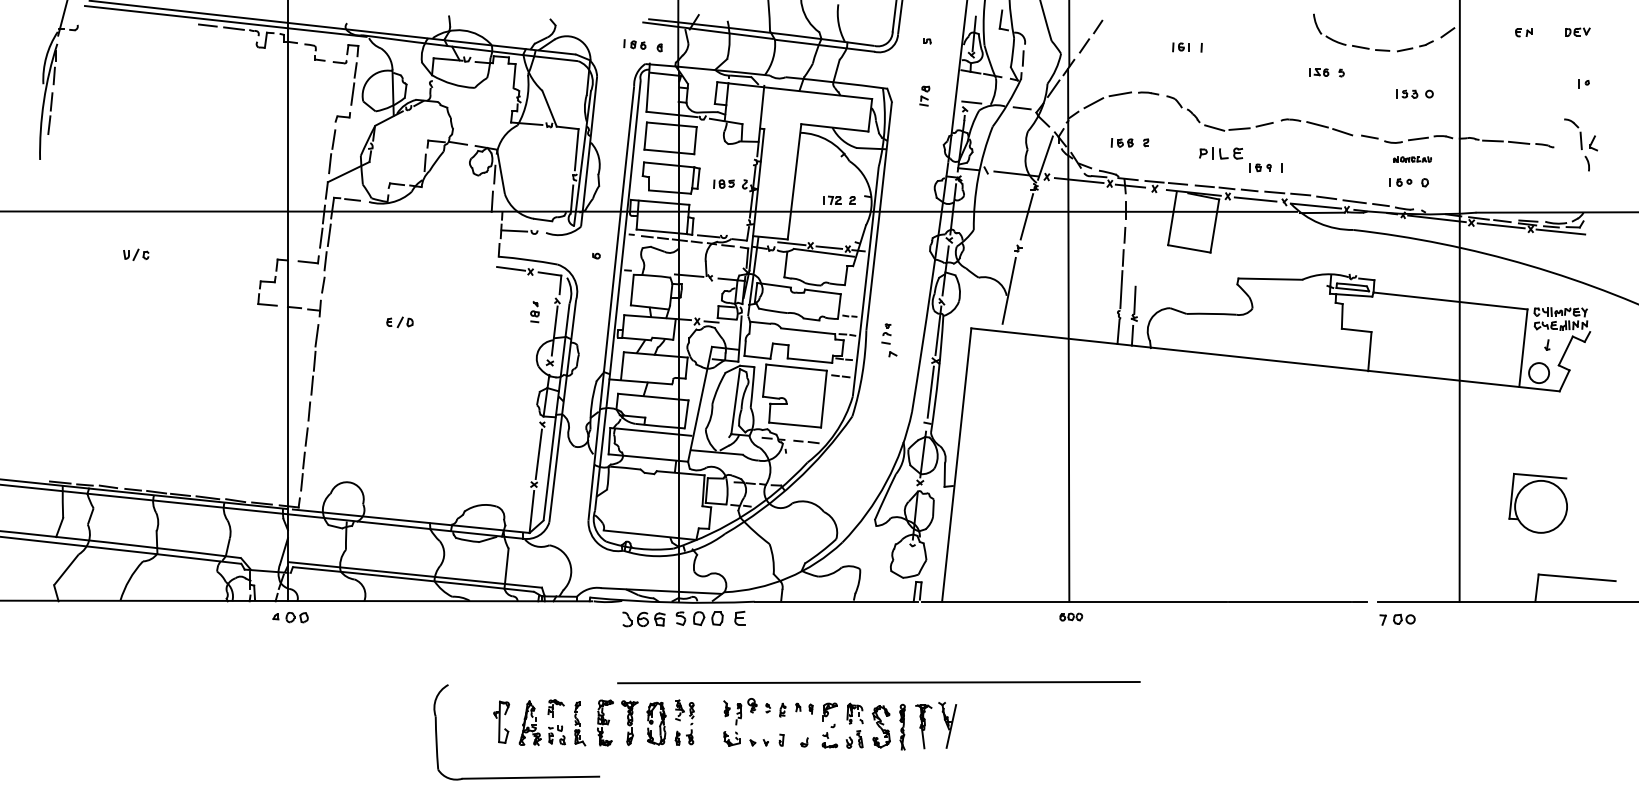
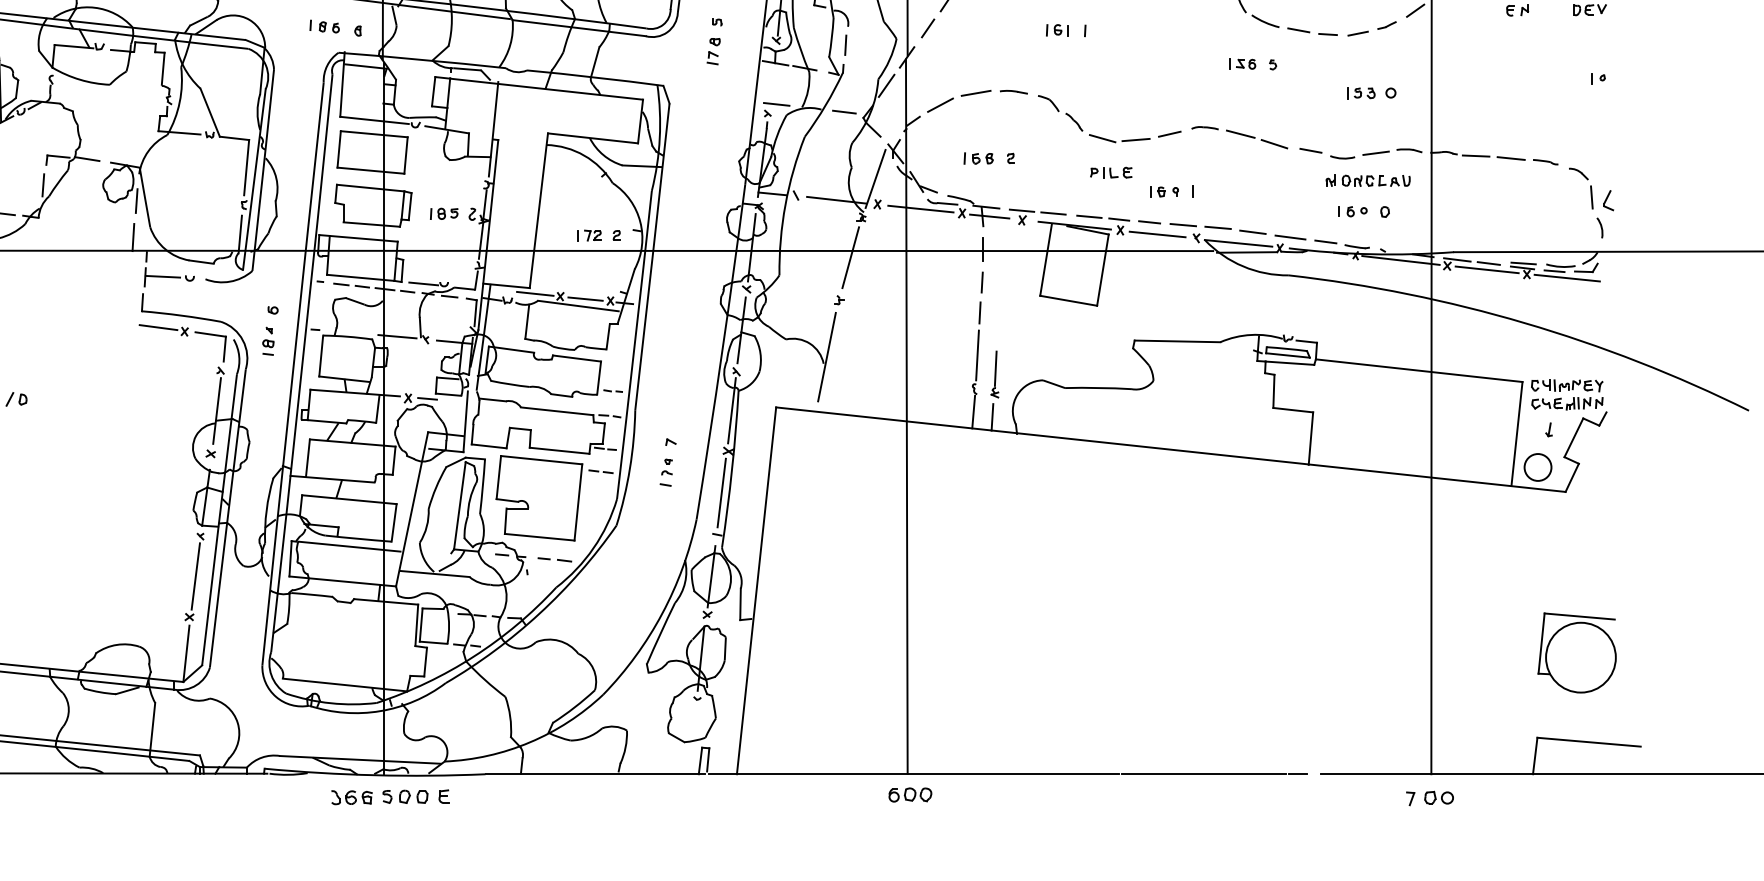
part: (924, 95) -> (713, 50), moved
part: (1580, 144) -> (1590, 202), moved
part: (1220, 152) -> (1110, 171), size x0.71
part: (1412, 159) -> (1368, 180), size x1.67
part: (534, 312) -> (267, 341), moved
part: (886, 333) -> (666, 472), moved
part: (1537, 502) -> (1576, 651), moved
part: (1070, 616) -> (909, 794), size x1.43
part: (683, 618) -> (389, 796), size x0.71
part: (1397, 619) -> (1429, 798), moved

